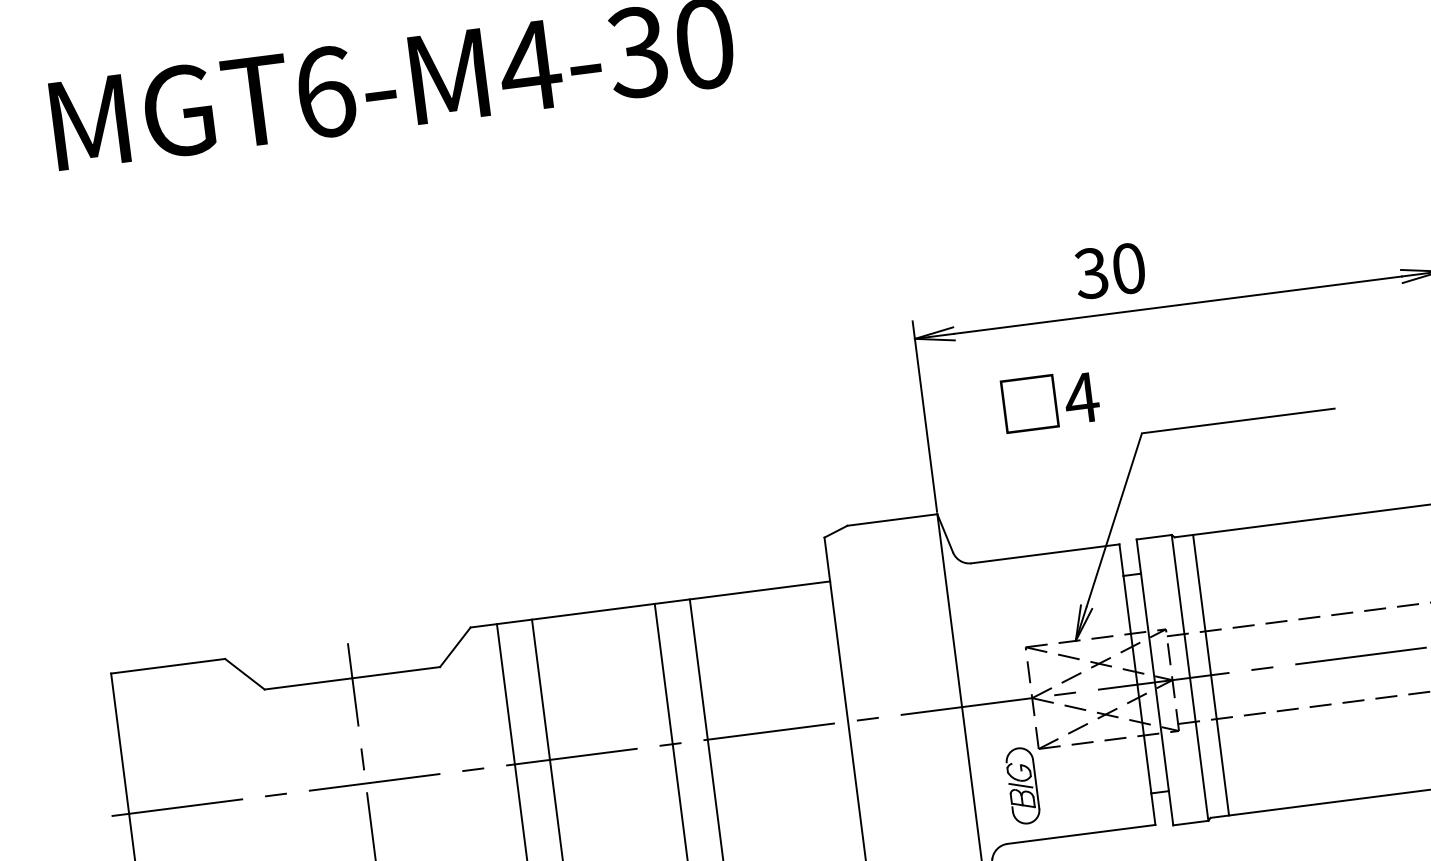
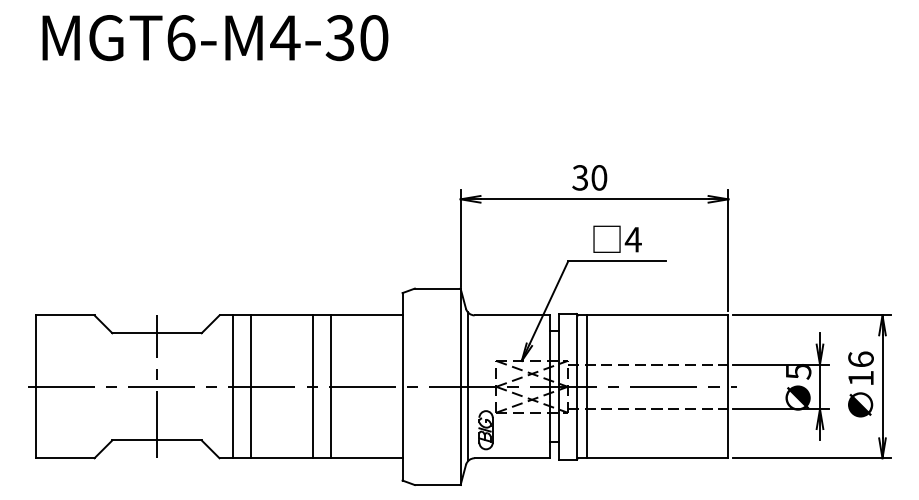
text: (1109, 270) -> (589, 177), moved
text: (1050, 399) -> (617, 238), moved
line: (975, 704) -> (467, 386), added

